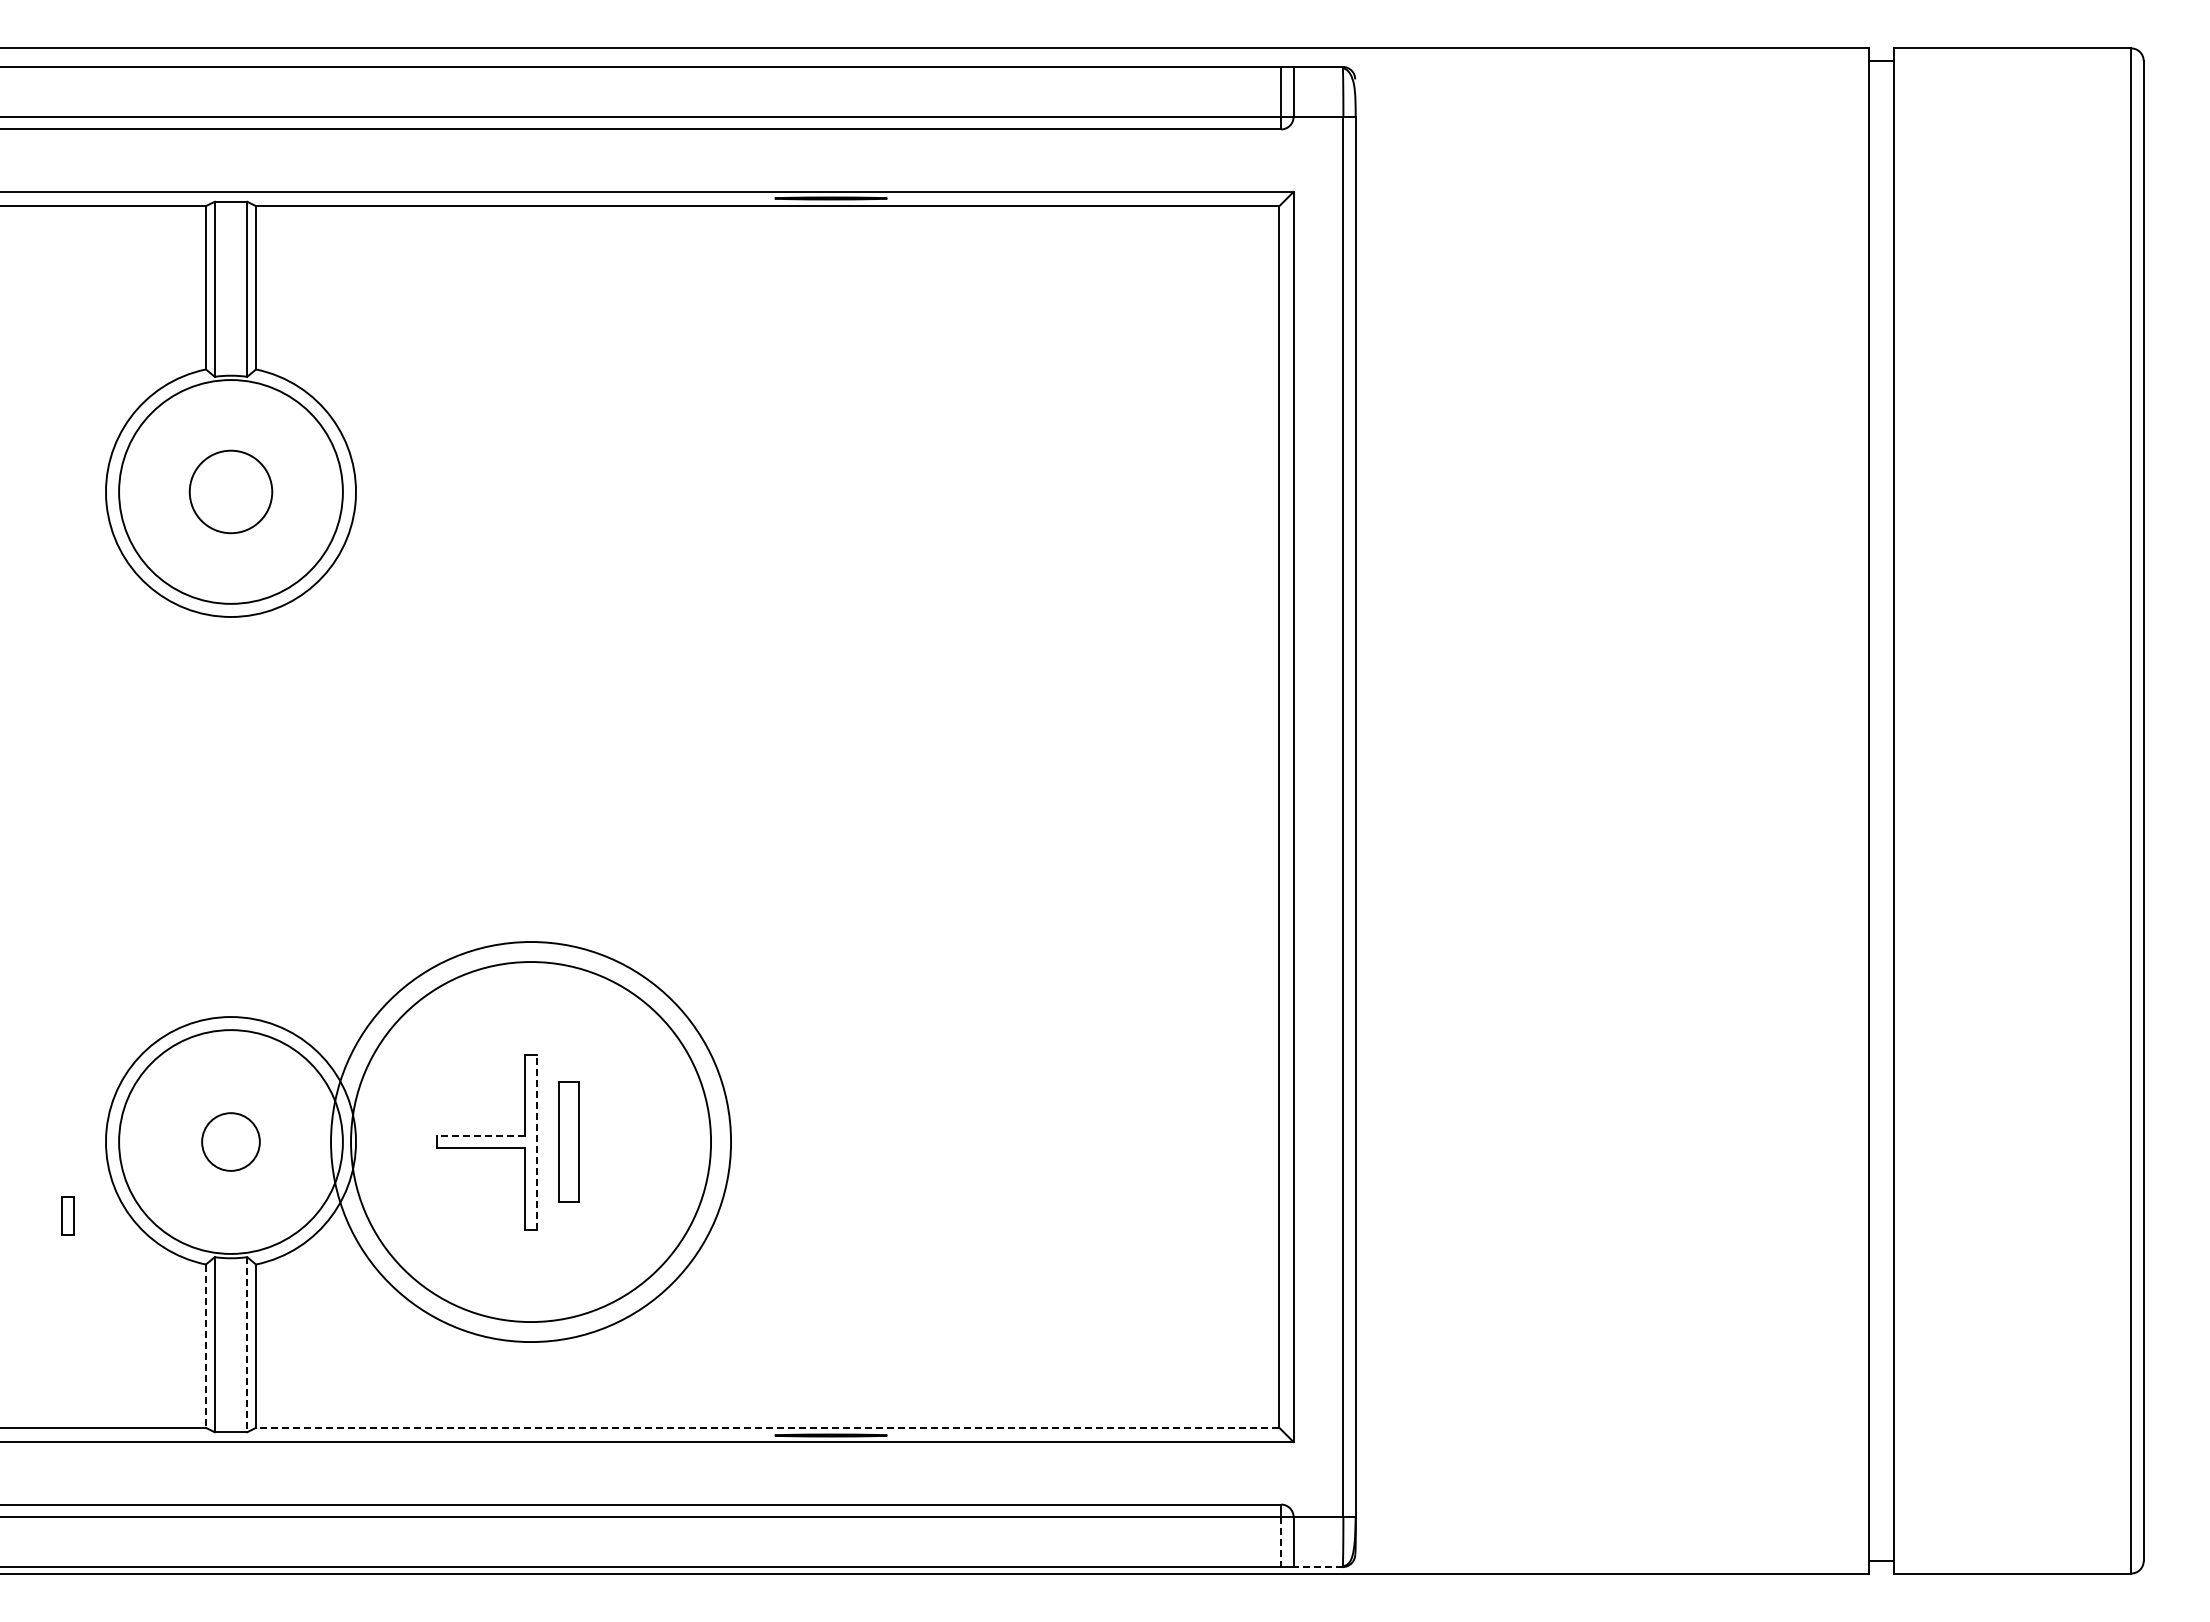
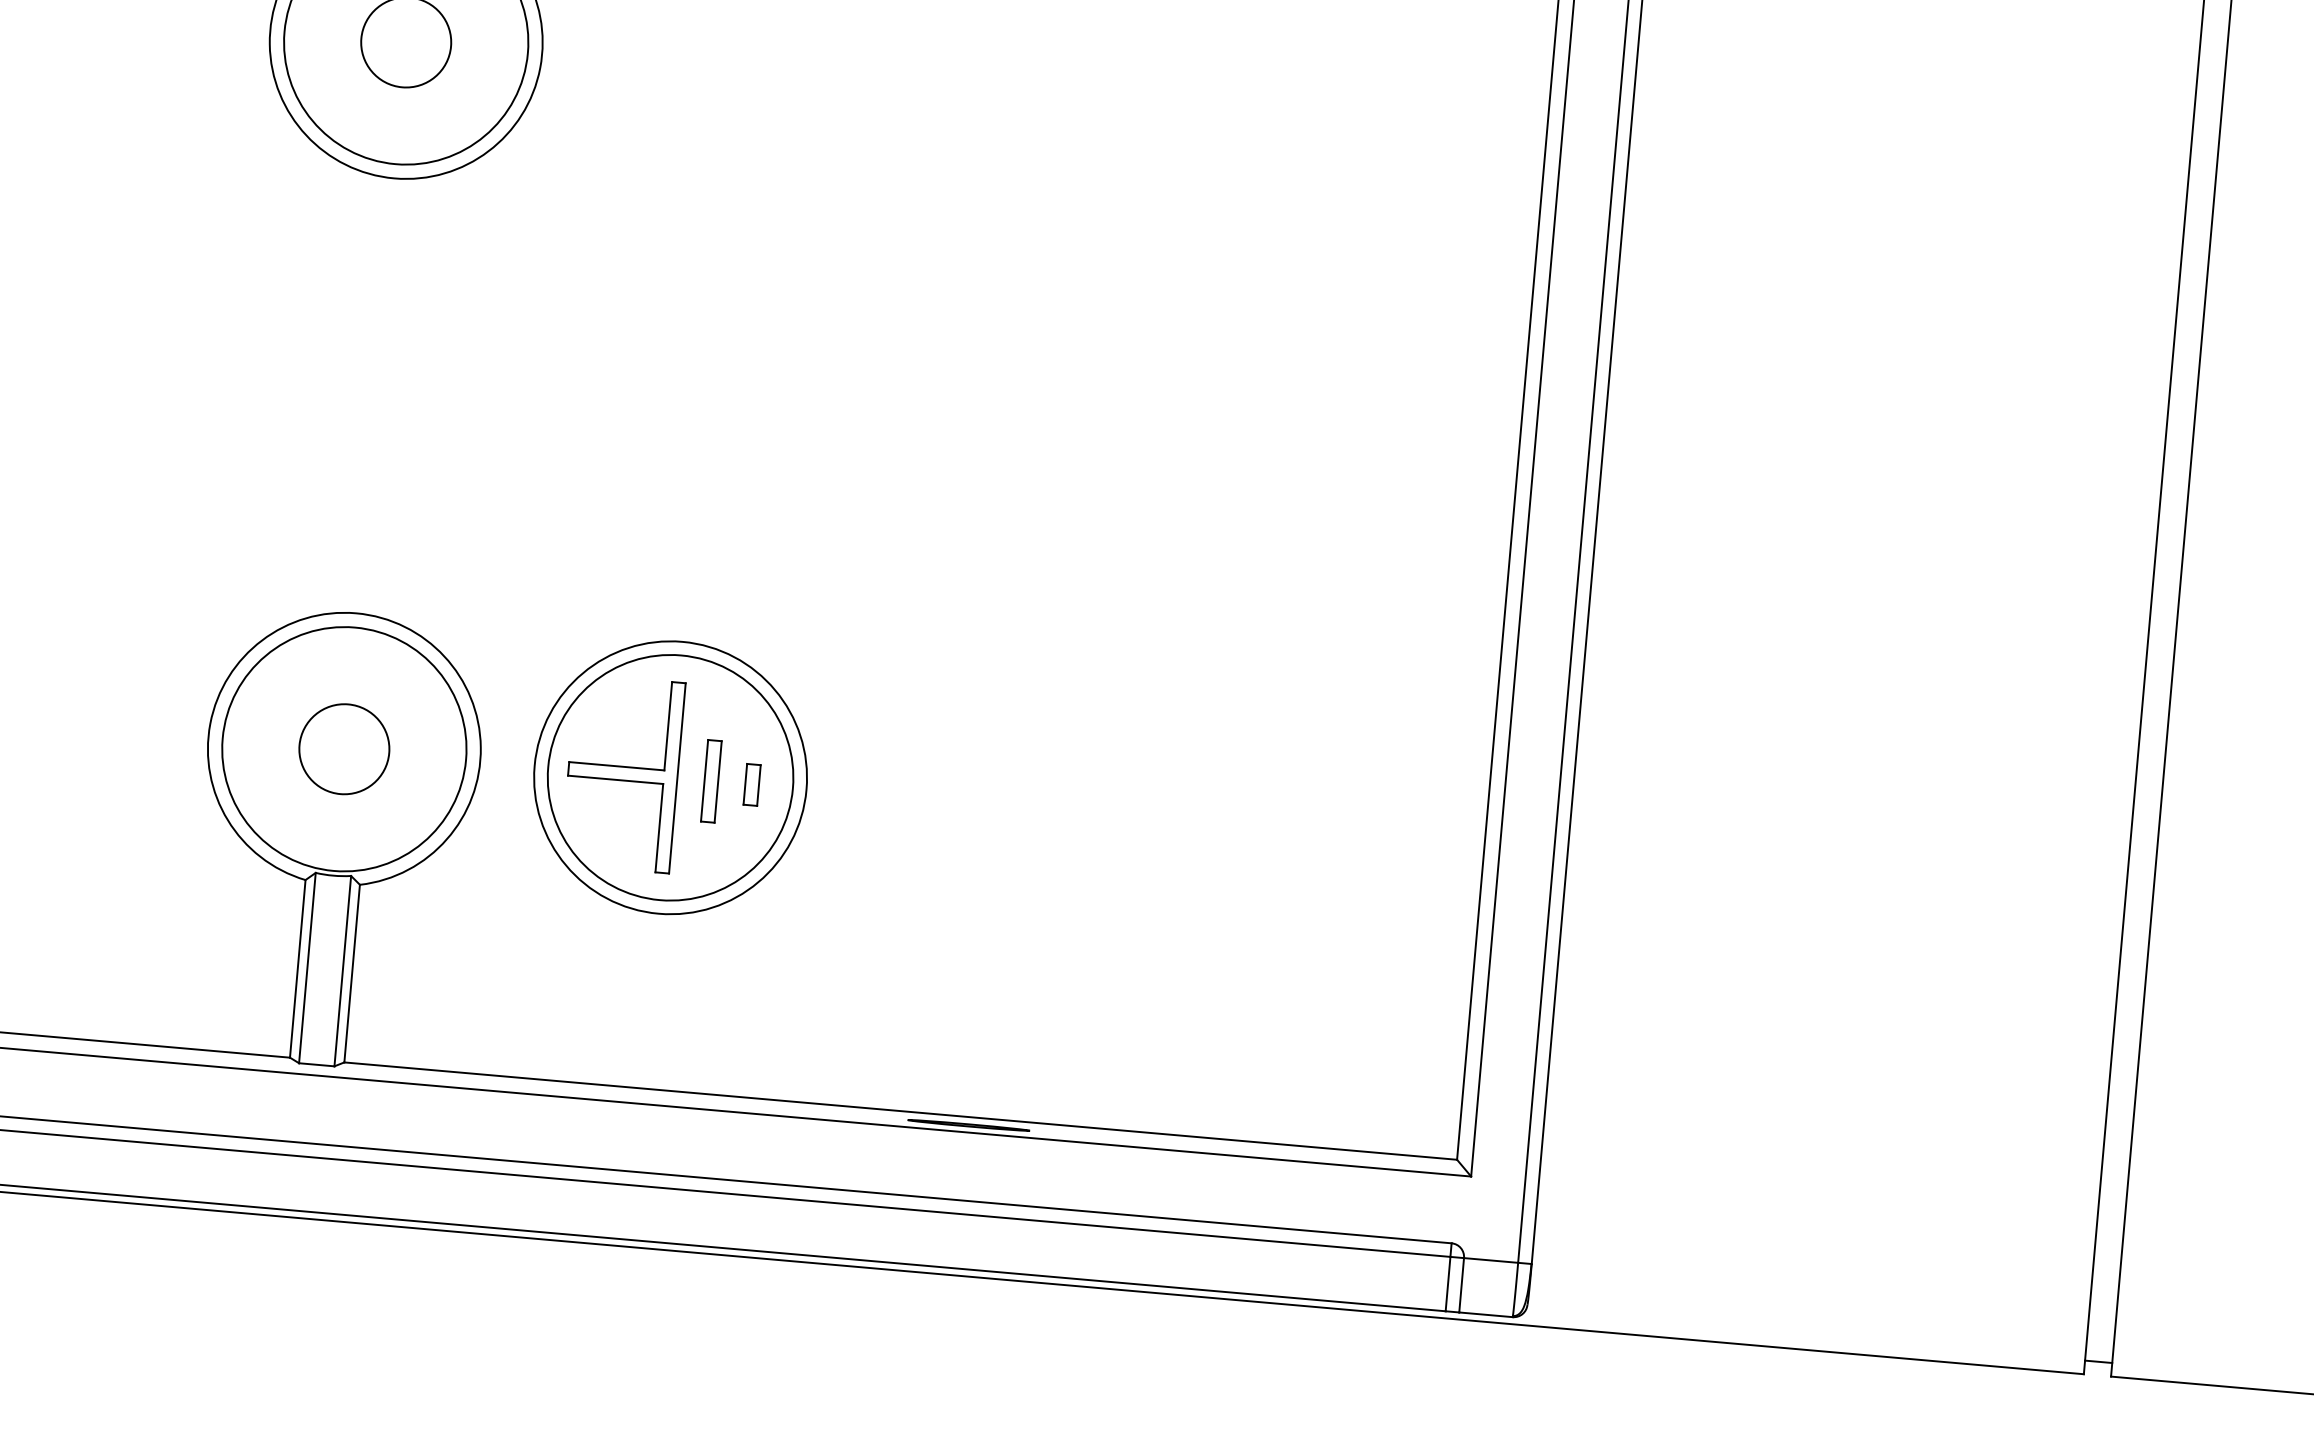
line: (481, 1135) -> (617, 765), dashed -> solid
circle: (230, 1141) -> (343, 748), size x1.43
circle: (530, 1141) -> (670, 777), size x0.62
circle: (531, 1142) -> (671, 778), size x0.62
line: (537, 1142) -> (677, 778), dashed -> solid
part: (568, 1142) -> (711, 781), size x0.62
part: (67, 1215) -> (751, 784), moved
line: (247, 1344) -> (343, 970), dashed -> solid
line: (206, 1346) -> (298, 969), dashed -> solid
line: (767, 1427) -> (900, 1110), dashed -> solid
line: (1281, 1542) -> (1448, 1284), dashed -> solid
line: (1318, 1567) -> (1486, 1315), dashed -> solid

